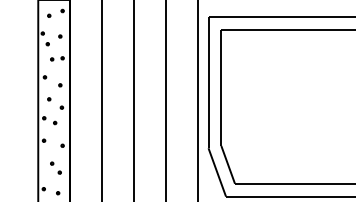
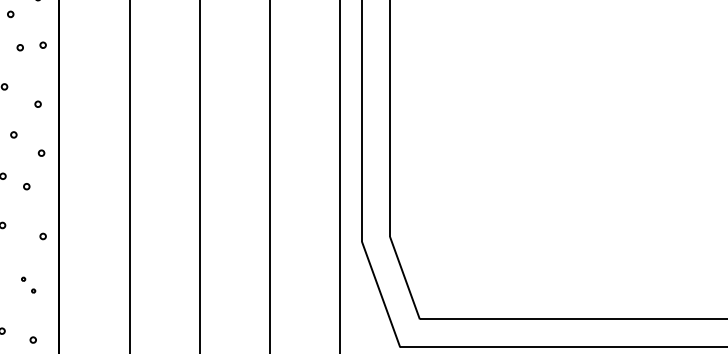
part: (55, 167) -> (27, 283), size x0.6

